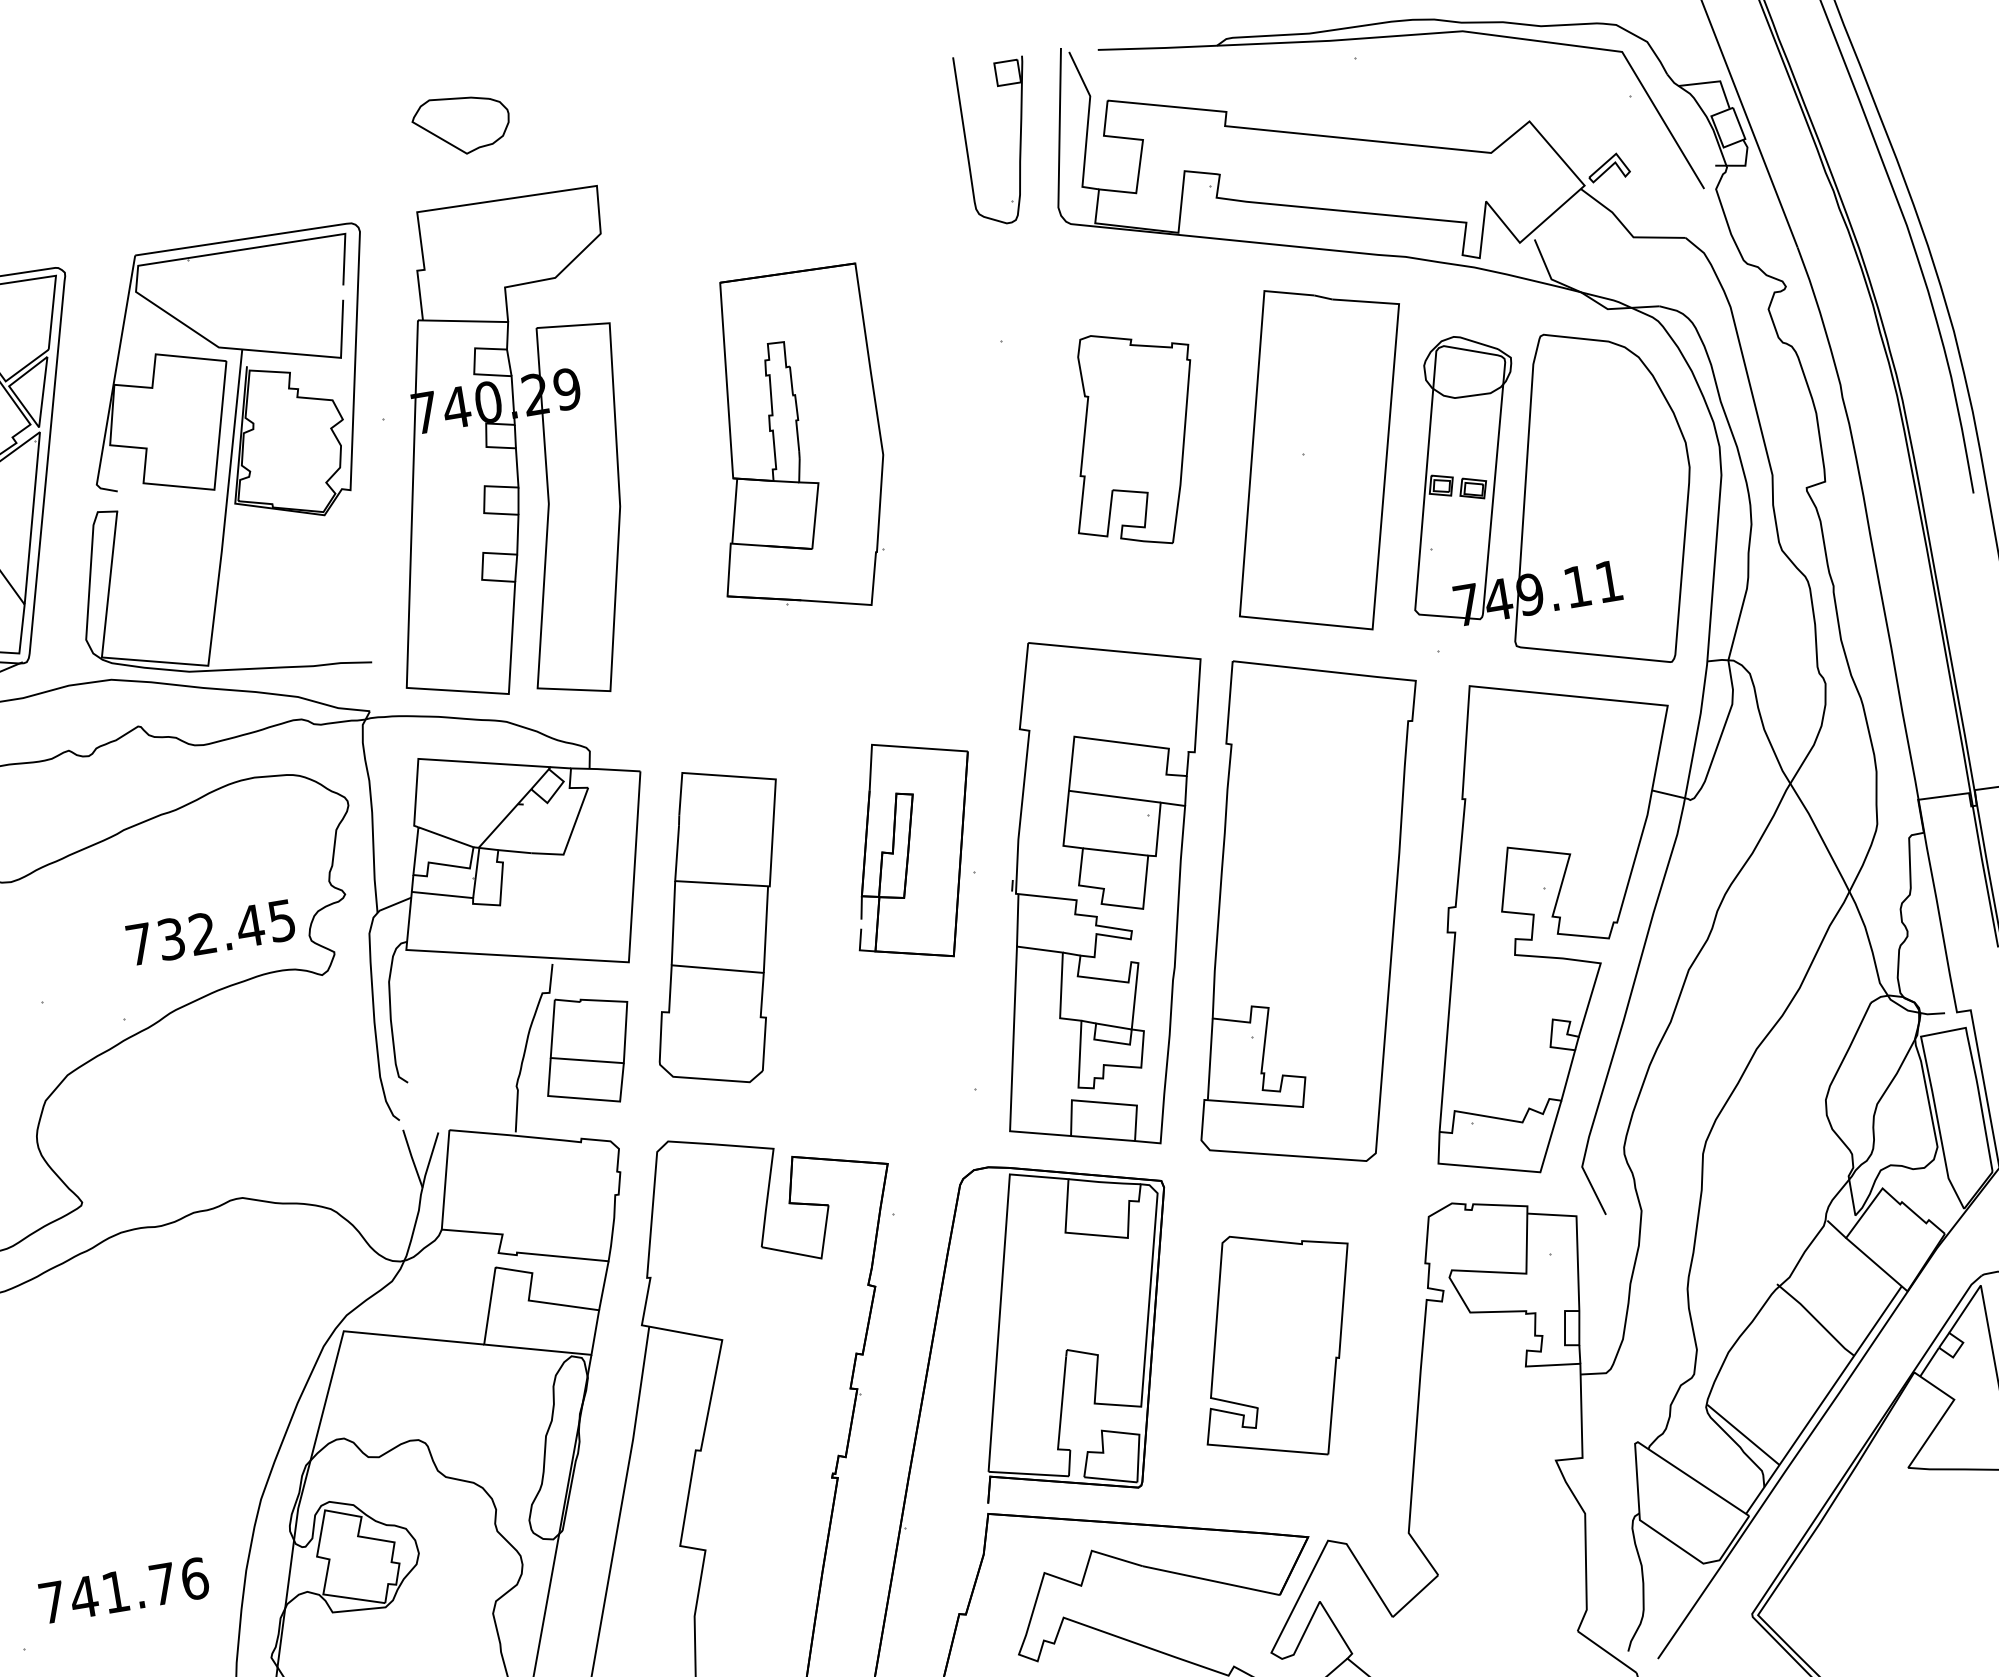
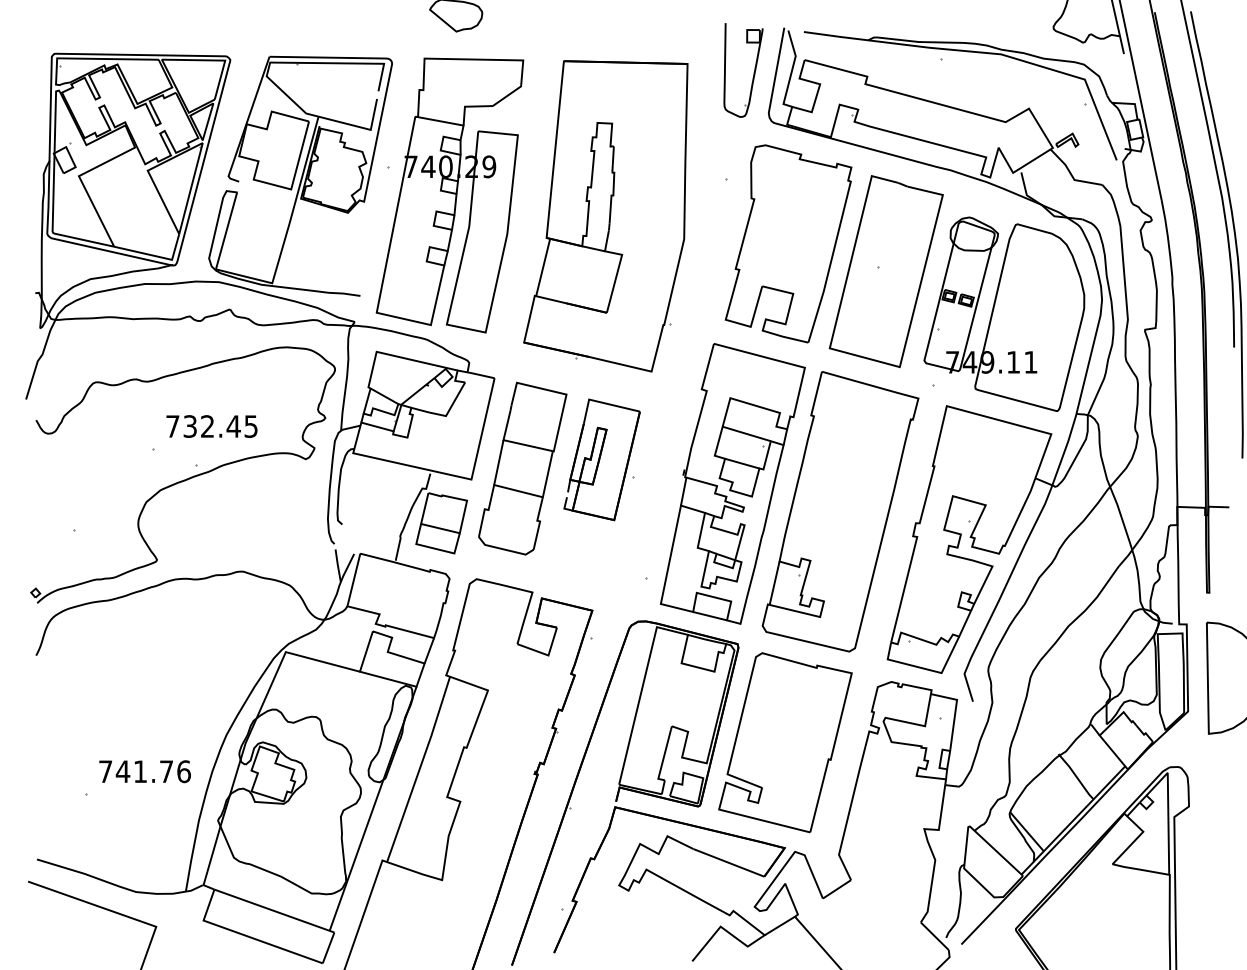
part: (1133, 438) -> (788, 243), size x1.67
part: (793, 444) -> (605, 216), size x1.67
part: (912, 849) -> (601, 459), moved
text: (209, 932) -> (211, 426), moved
part: (1277, 1345) -> (785, 742), size x1.43

